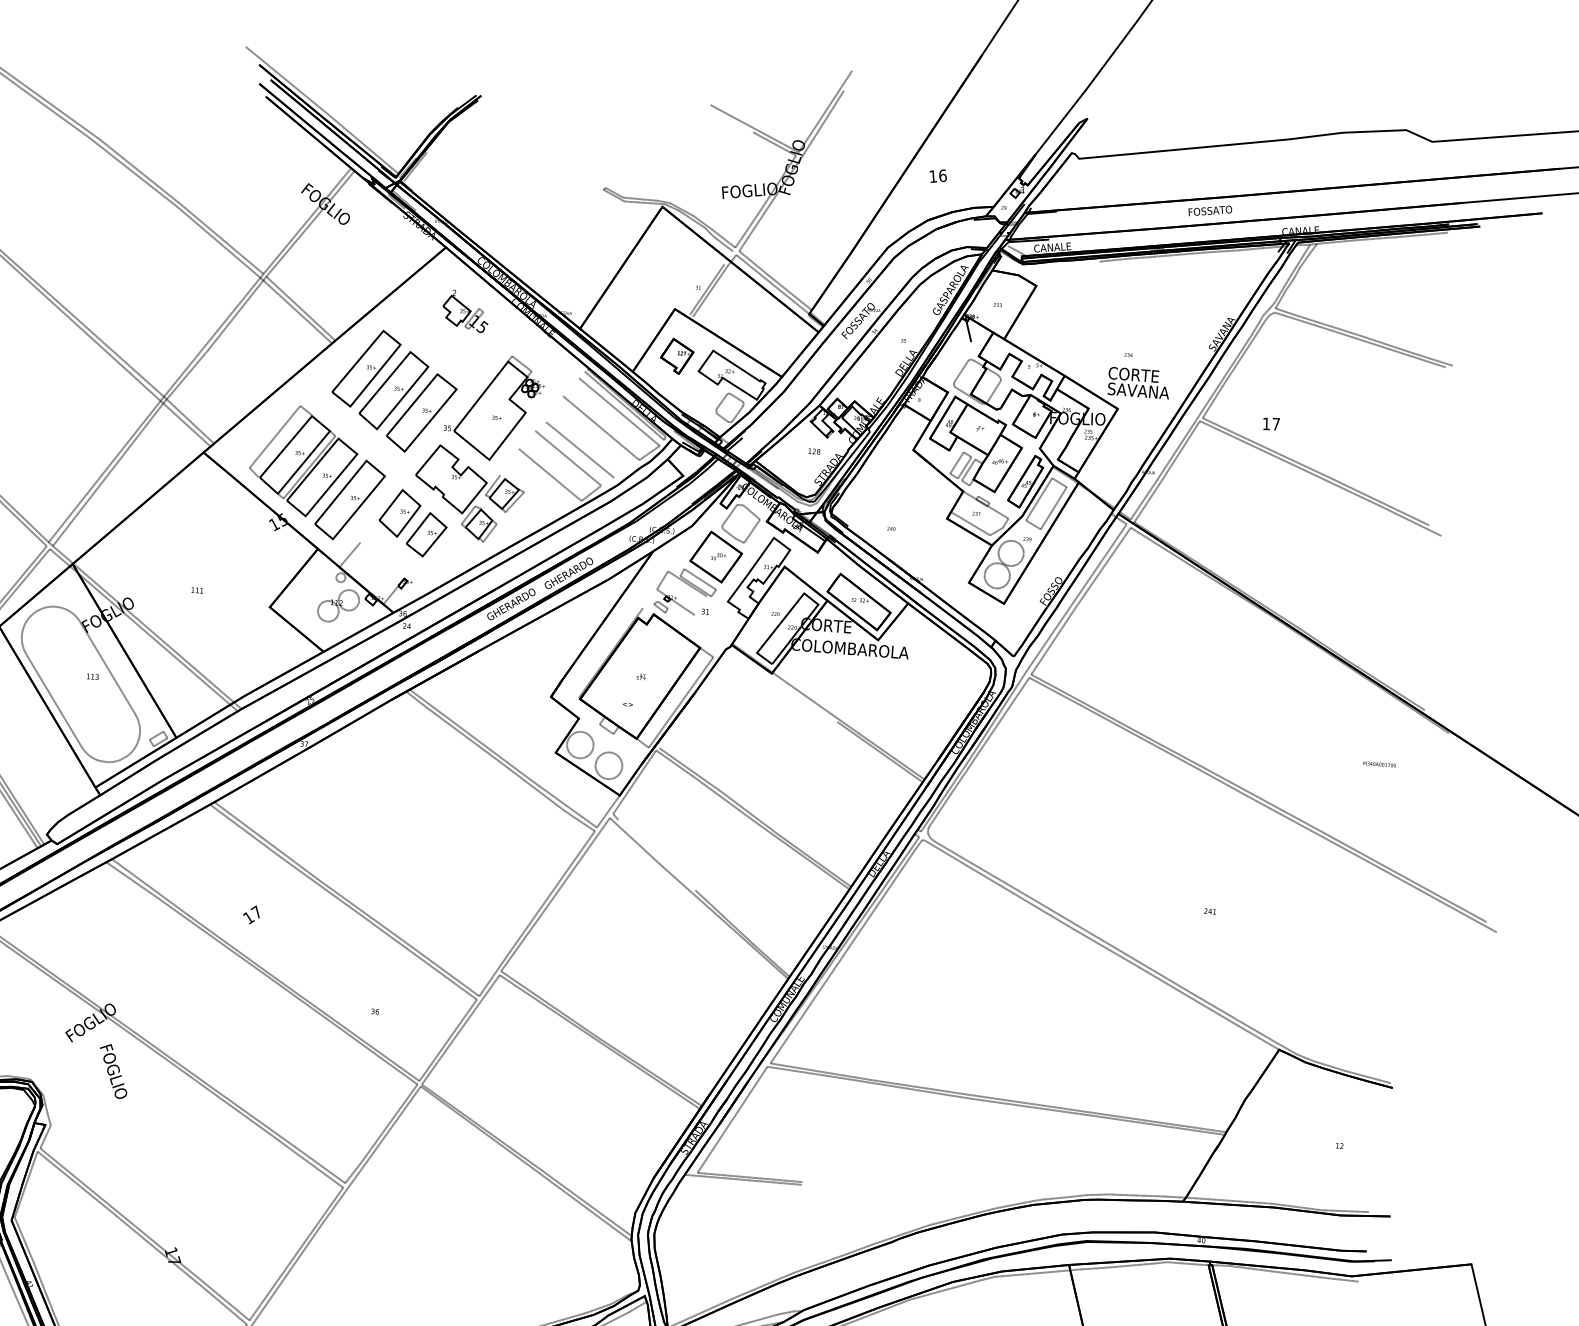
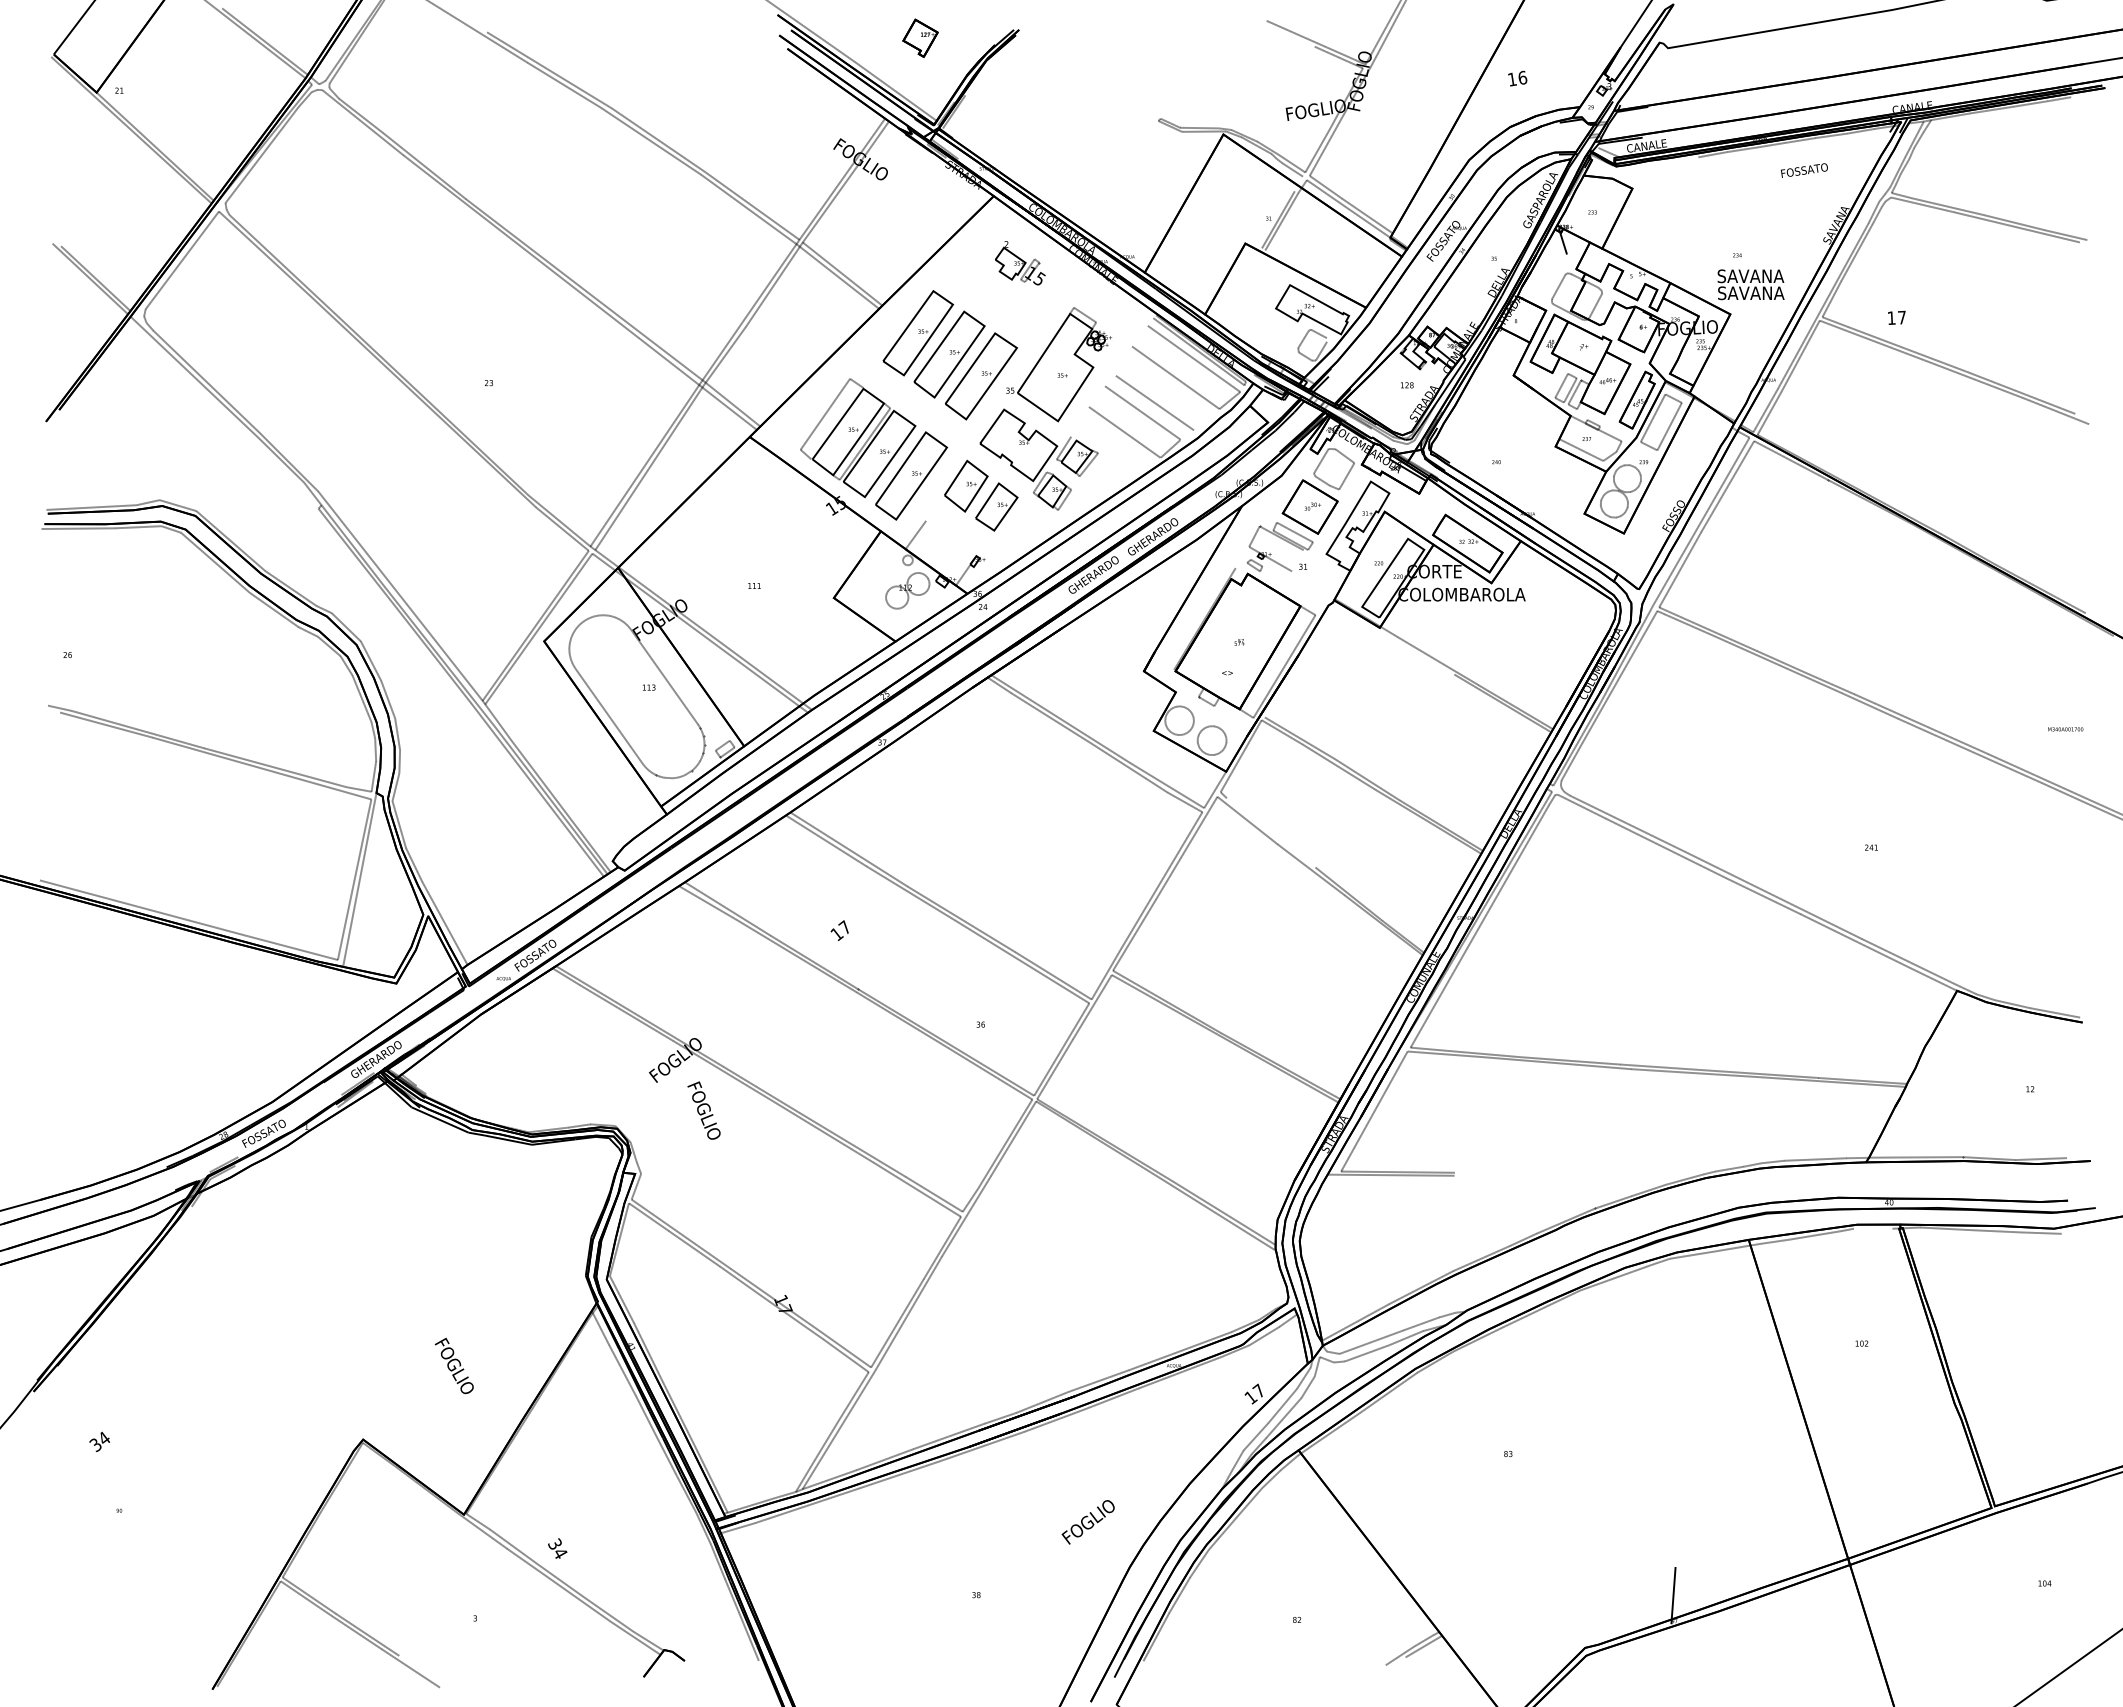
text: (1210, 210) -> (1804, 170), moved
part: (677, 355) -> (920, 37), moved
text: (1139, 375) -> (1750, 276), CORTE -> SAVANA
text: (1379, 764) -> (2065, 729), moved

